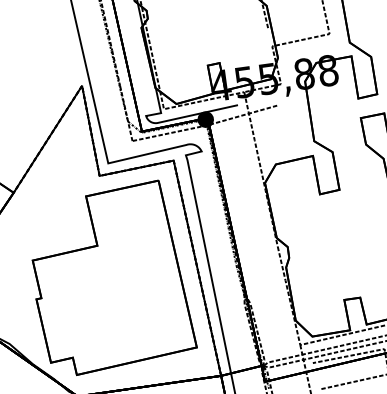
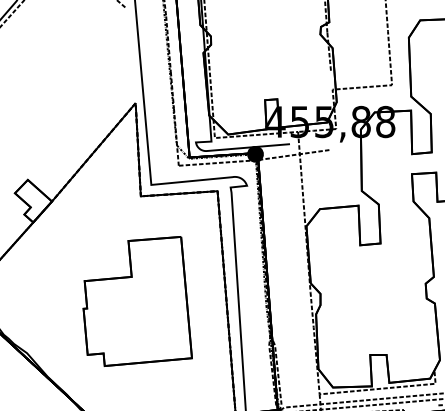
part: (110, 278) -> (137, 301), size x0.7

